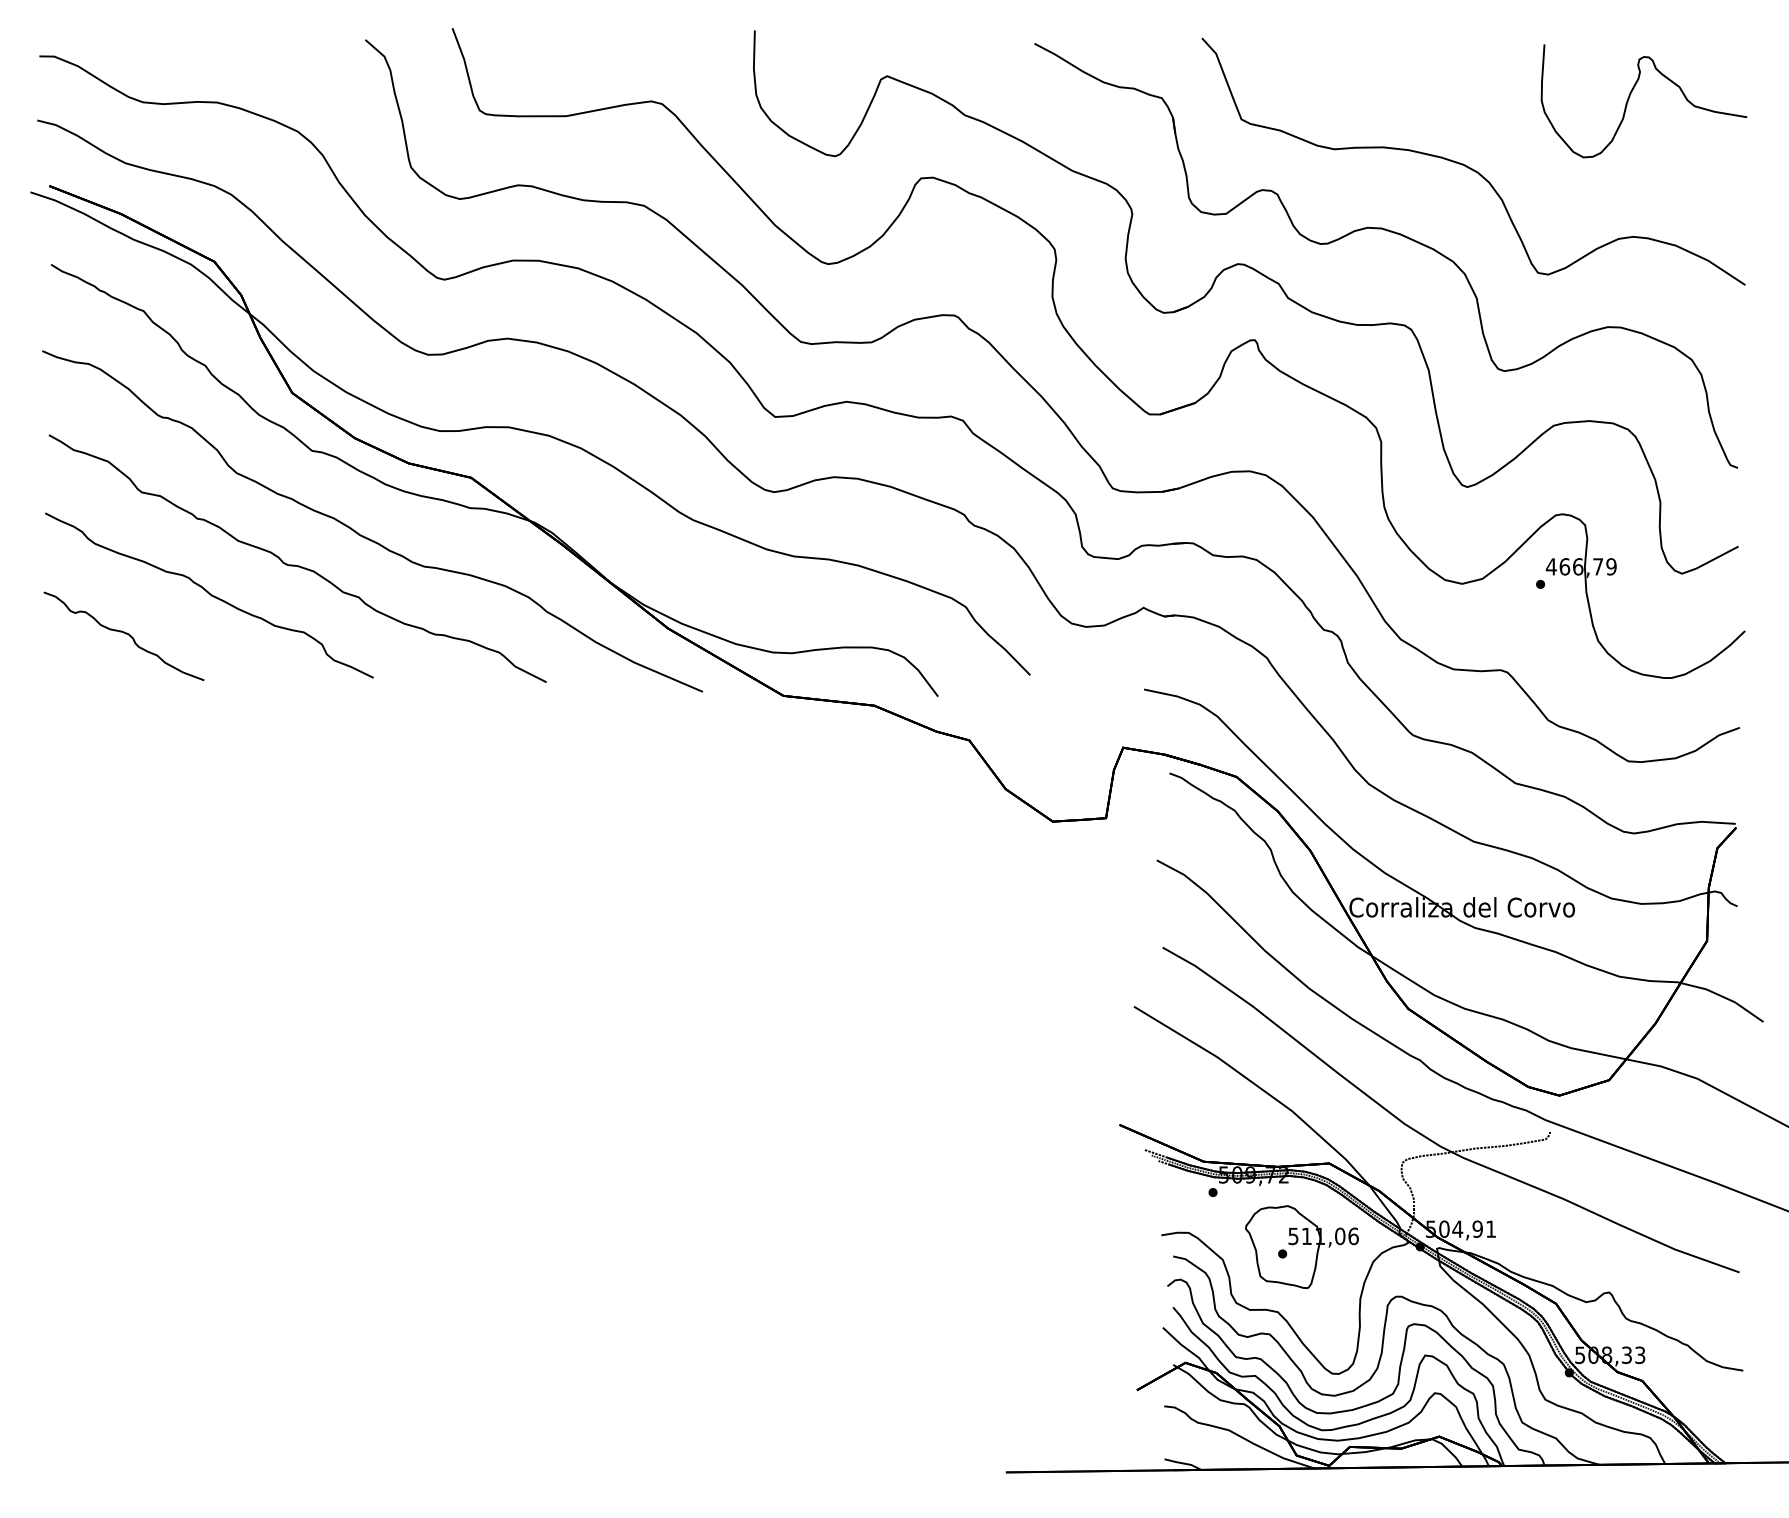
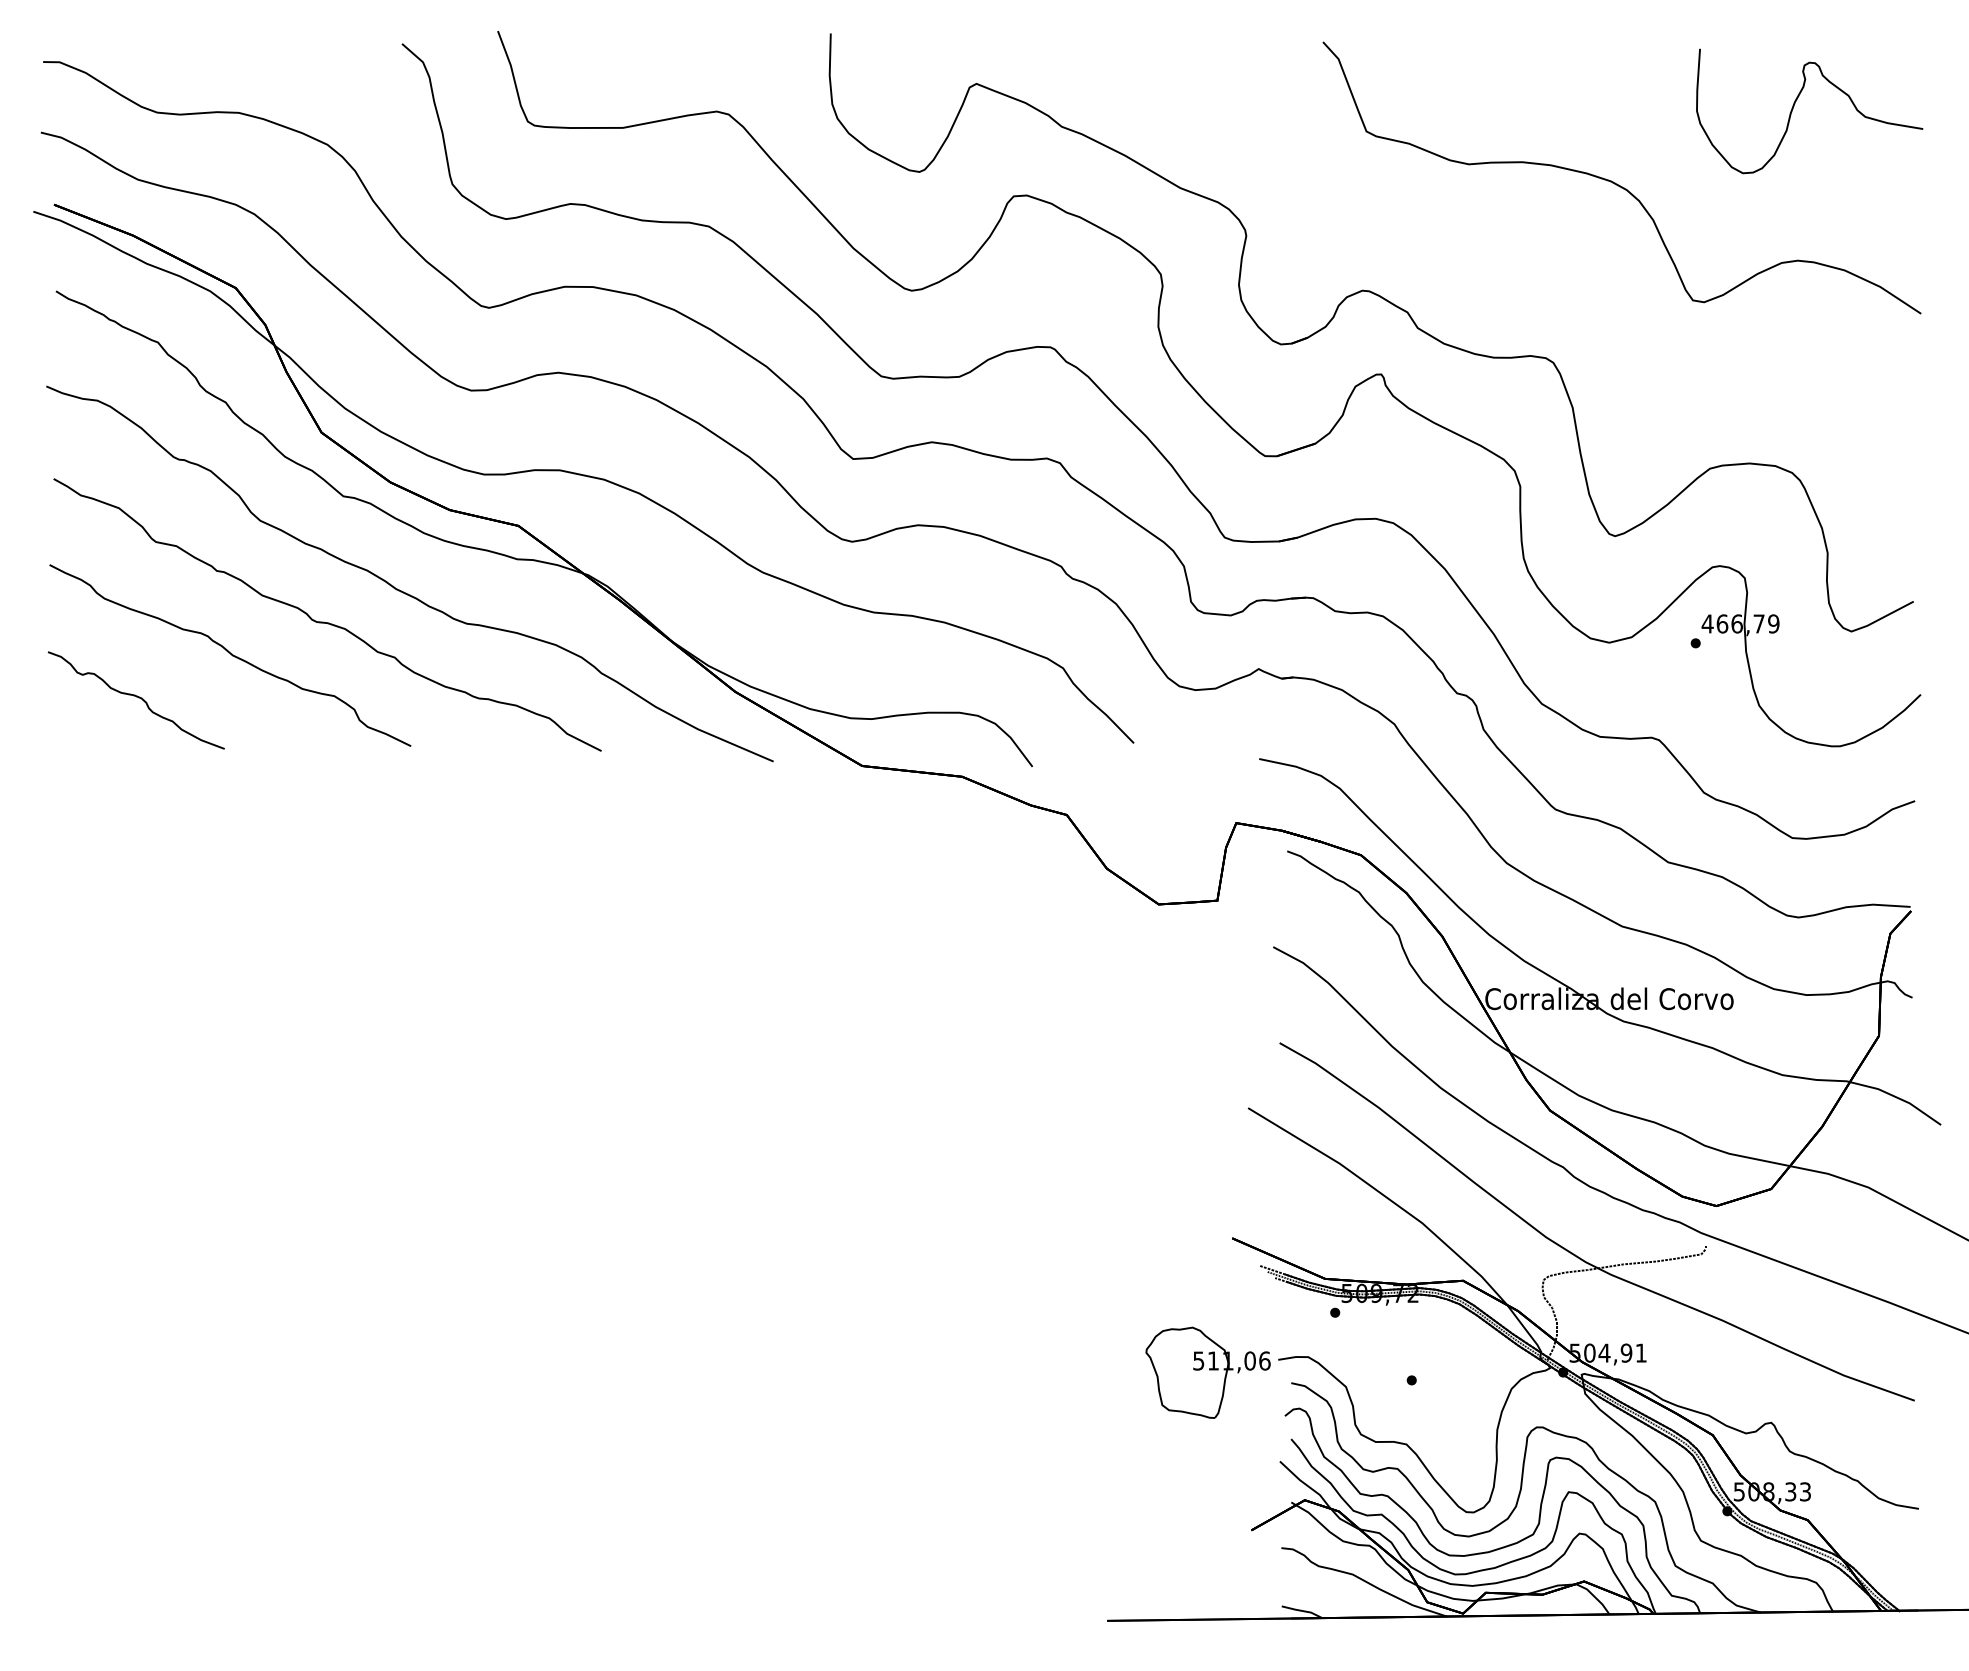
part: (1392, 233) -> (1532, 256), removed
part: (1301, 1246) -> (1207, 1372), moved

